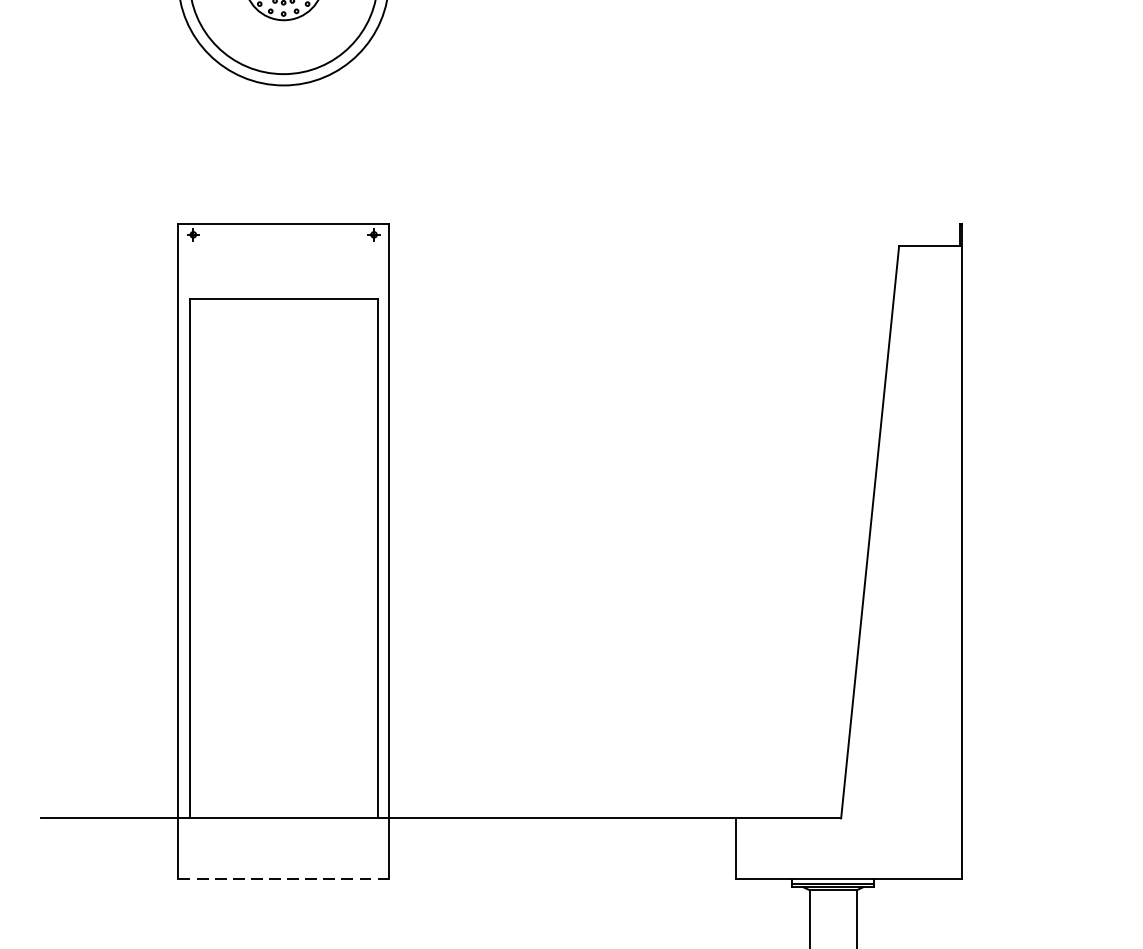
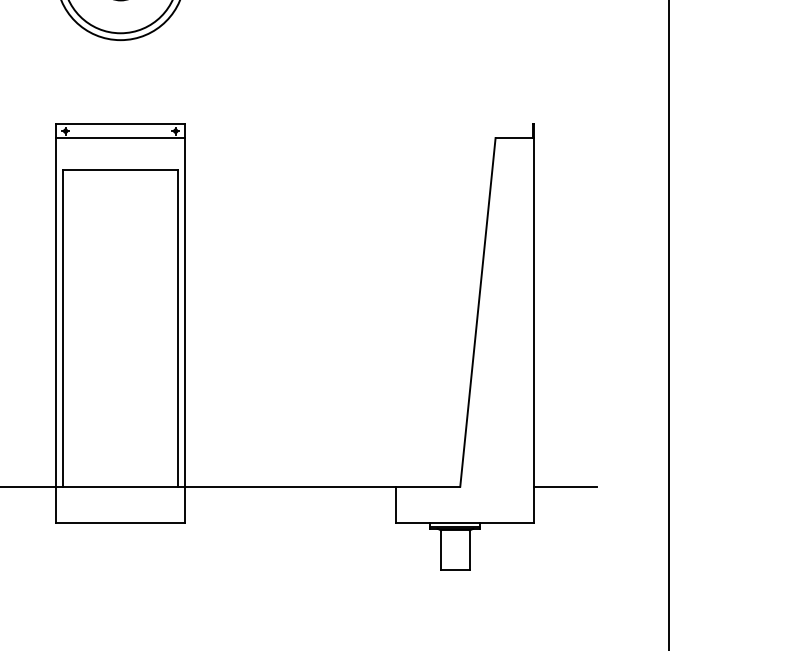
line: (283, 246) -> (120, 138), added
line: (1013, 818) -> (565, 486), added
line: (283, 878) -> (120, 523), dashed -> solid

